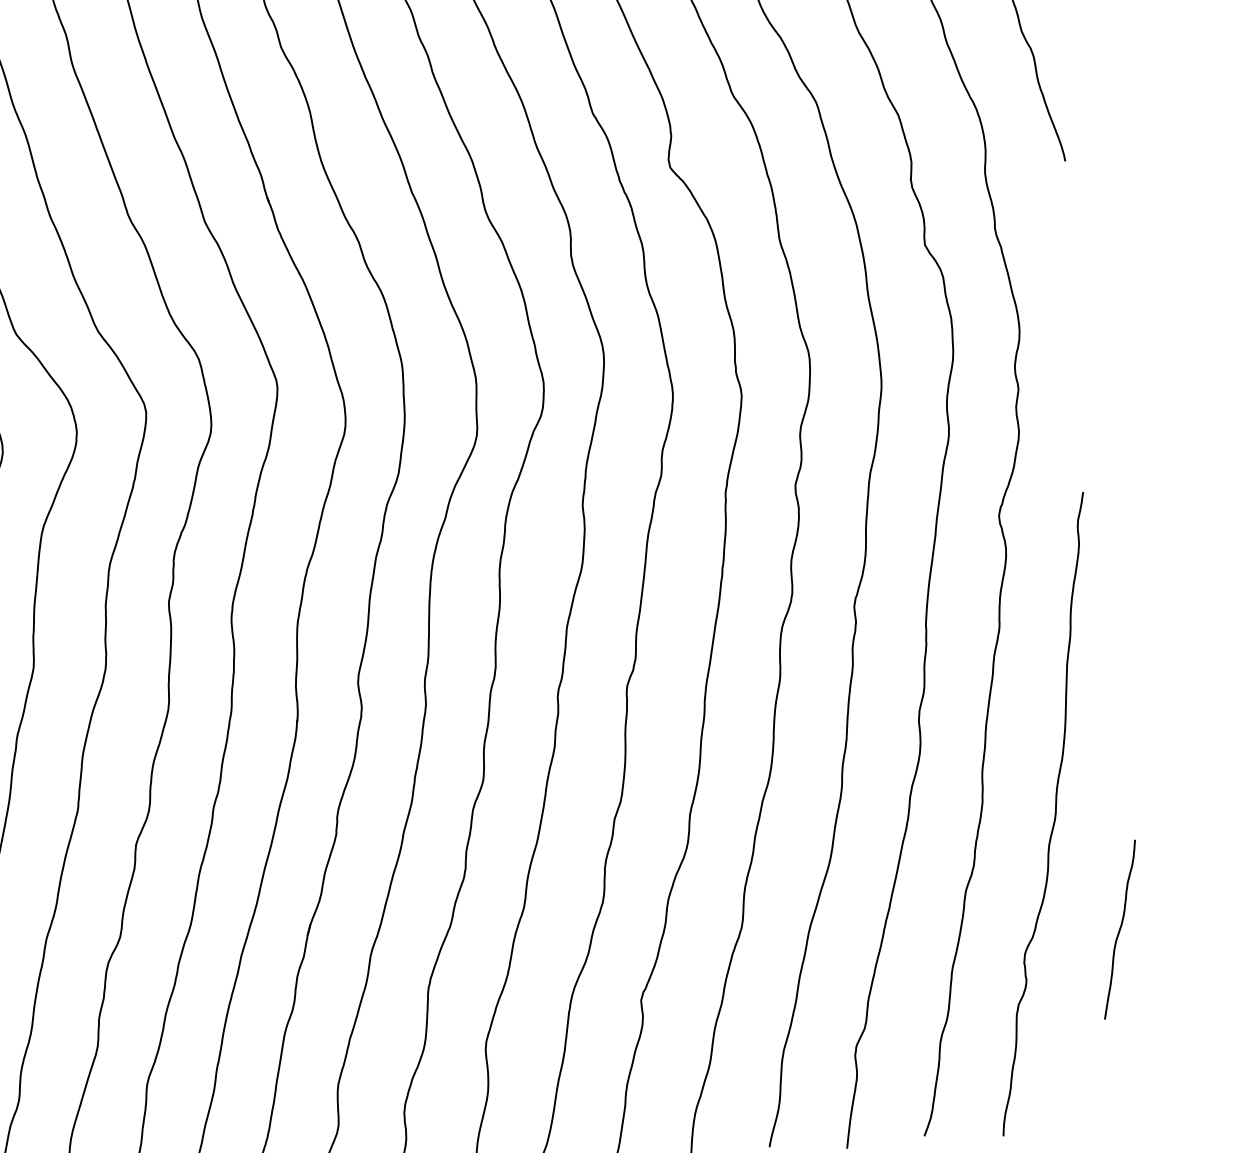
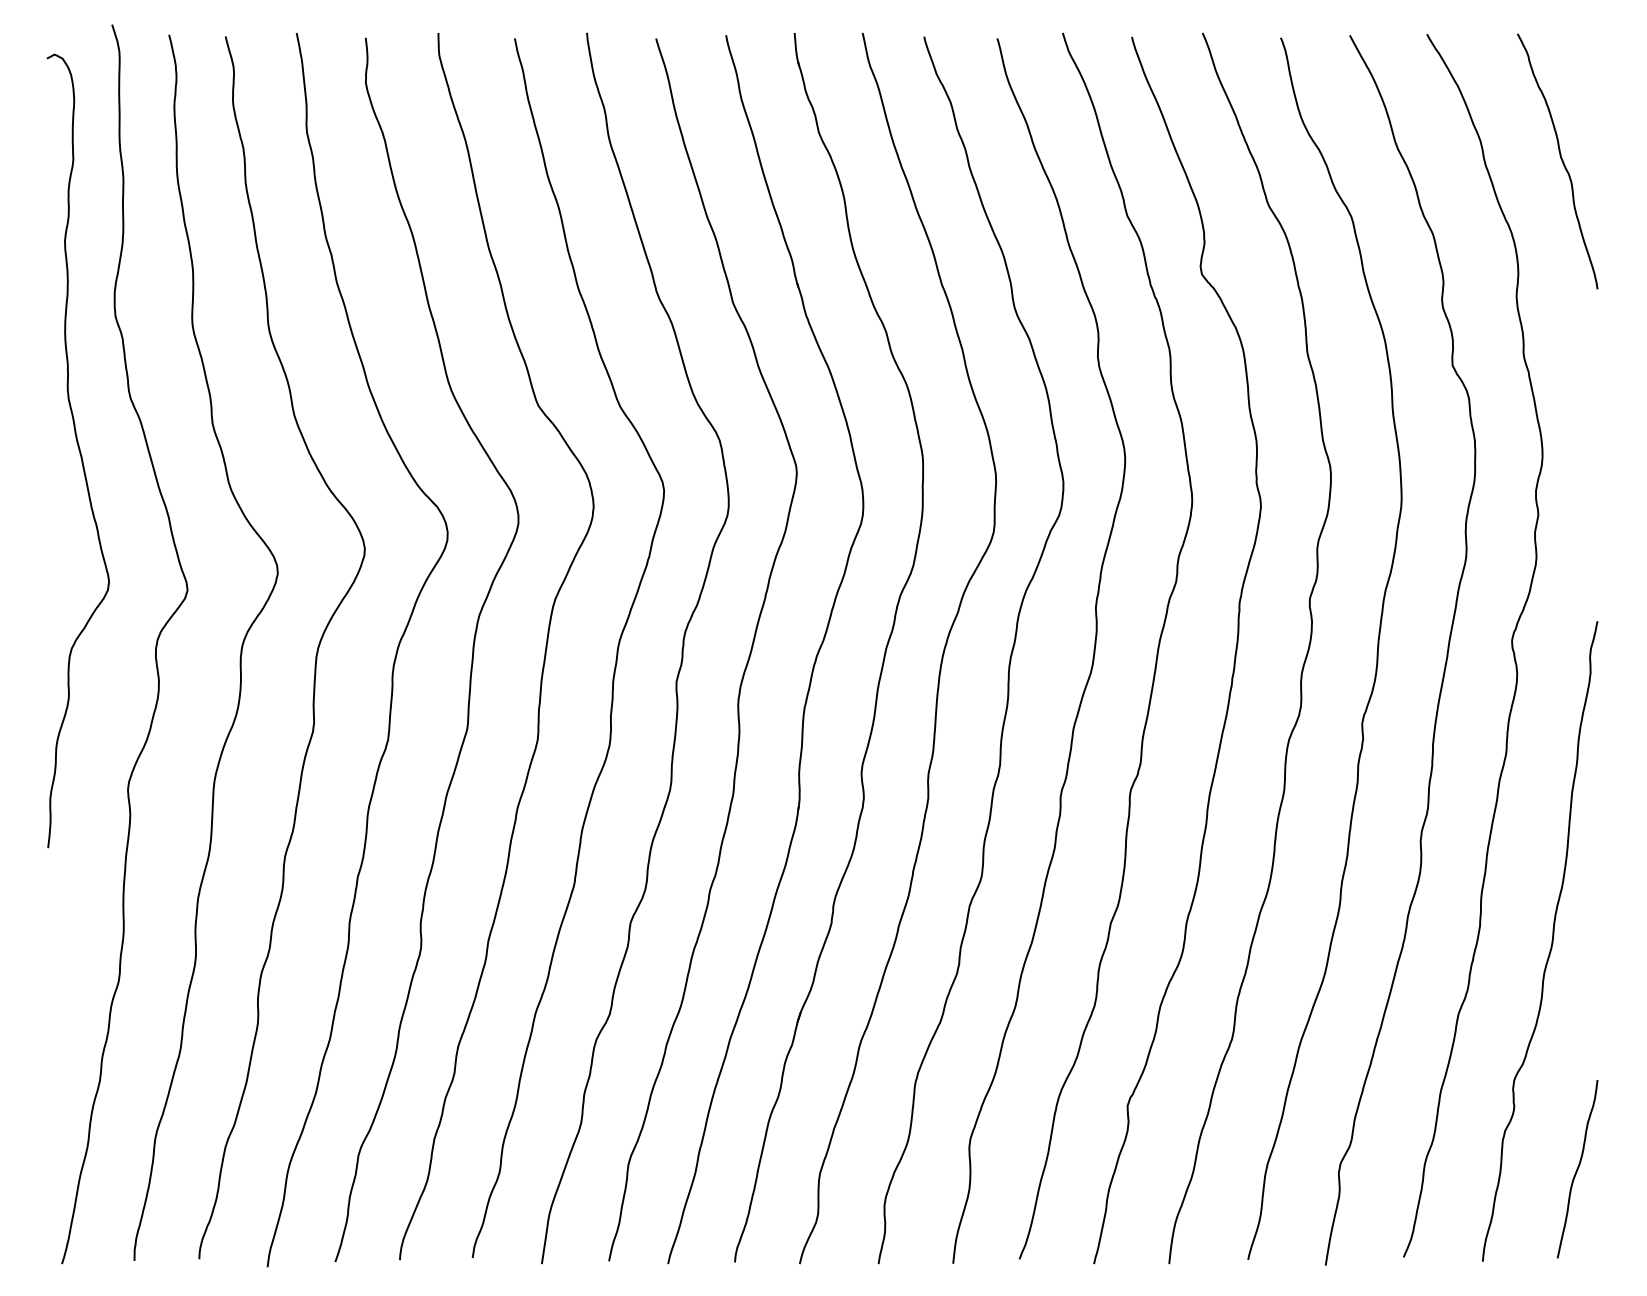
curve: (1119, 929) -> (1577, 1169), moved

